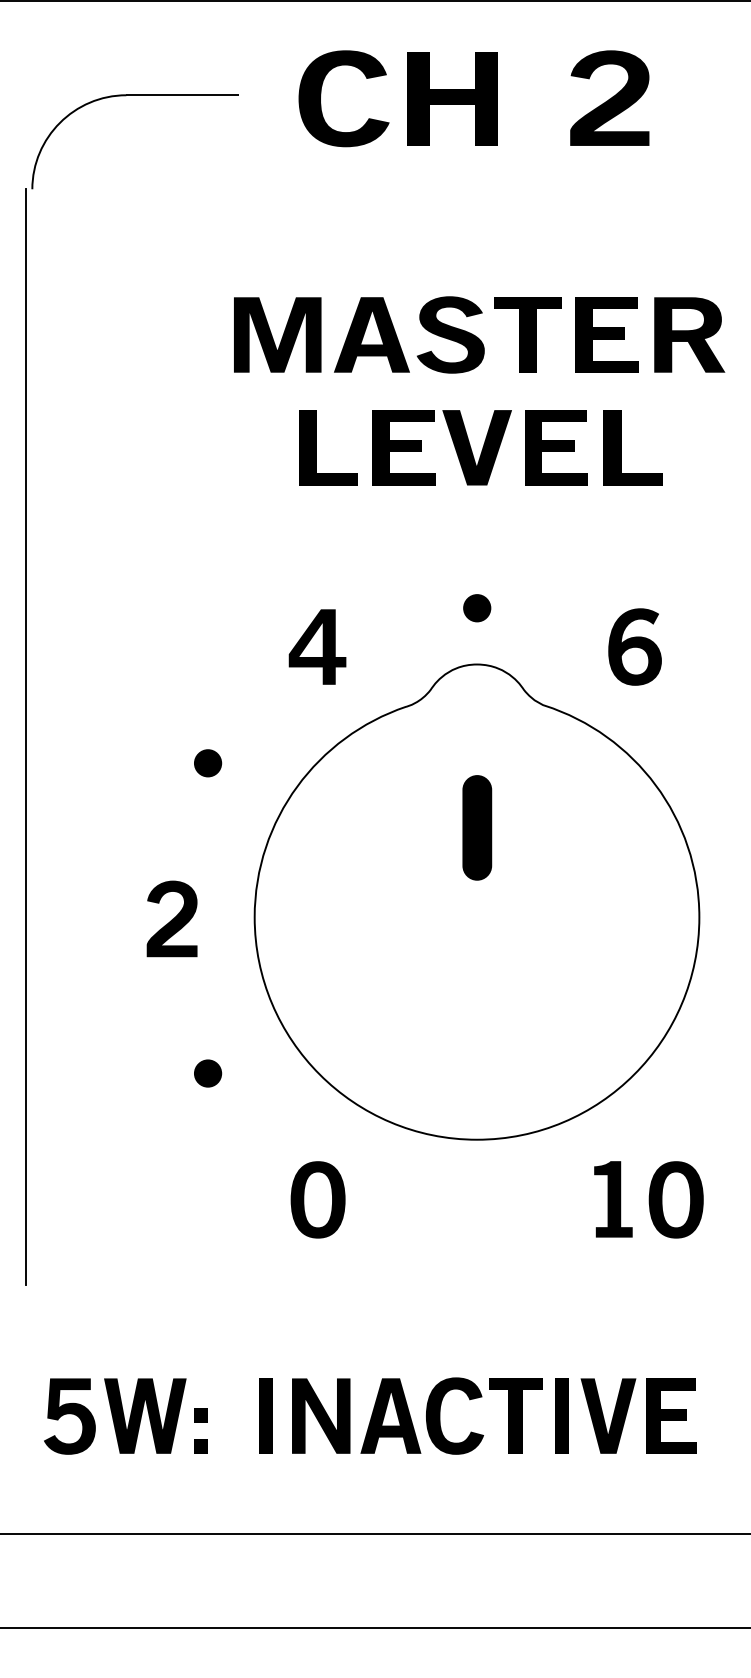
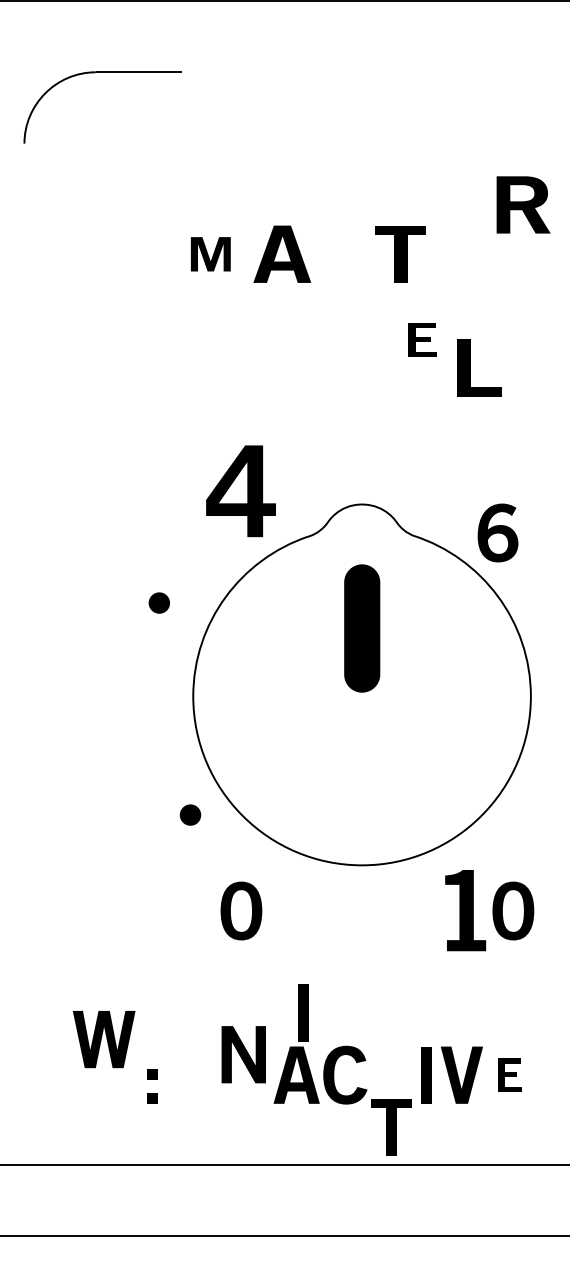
part: (321, 95) -> (243, 72), removed
fill: (609, 97) -> (462, 73), removed
fill: (452, 98) -> (343, 74), removed
part: (277, 334) -> (210, 253), size x0.6
fill: (450, 334) -> (341, 253), removed
part: (606, 334) -> (460, 253), removed
part: (689, 334) -> (523, 204), moved
fill: (327, 447) -> (248, 339), removed
fill: (403, 447) -> (306, 339), removed
fill: (477, 447) -> (362, 339), removed
part: (556, 447) -> (422, 339), size x0.6
part: (621, 447) -> (471, 367), moved
fill: (477, 608) -> (362, 461), removed
part: (317, 646) -> (240, 490), size x1.6
part: (634, 646) -> (497, 532), moved
line: (25, 736) -> (19, 559), removed
part: (208, 763) -> (159, 603), moved
part: (477, 827) -> (362, 628), size x1.6
fill: (171, 918) -> (130, 697), removed
part: (208, 1073) -> (190, 815), moved
part: (613, 1199) -> (465, 910), size x1.4
part: (399, 1333) -> (303, 1012), added
part: (145, 1415) -> (104, 1039), moved
fill: (265, 1415) -> (201, 1074), removed
part: (321, 1415) -> (243, 1054), moved
part: (515, 1415) -> (391, 1127), moved
part: (671, 1415) -> (509, 1074), size x0.6
fill: (69, 1416) -> (52, 1075), removed

